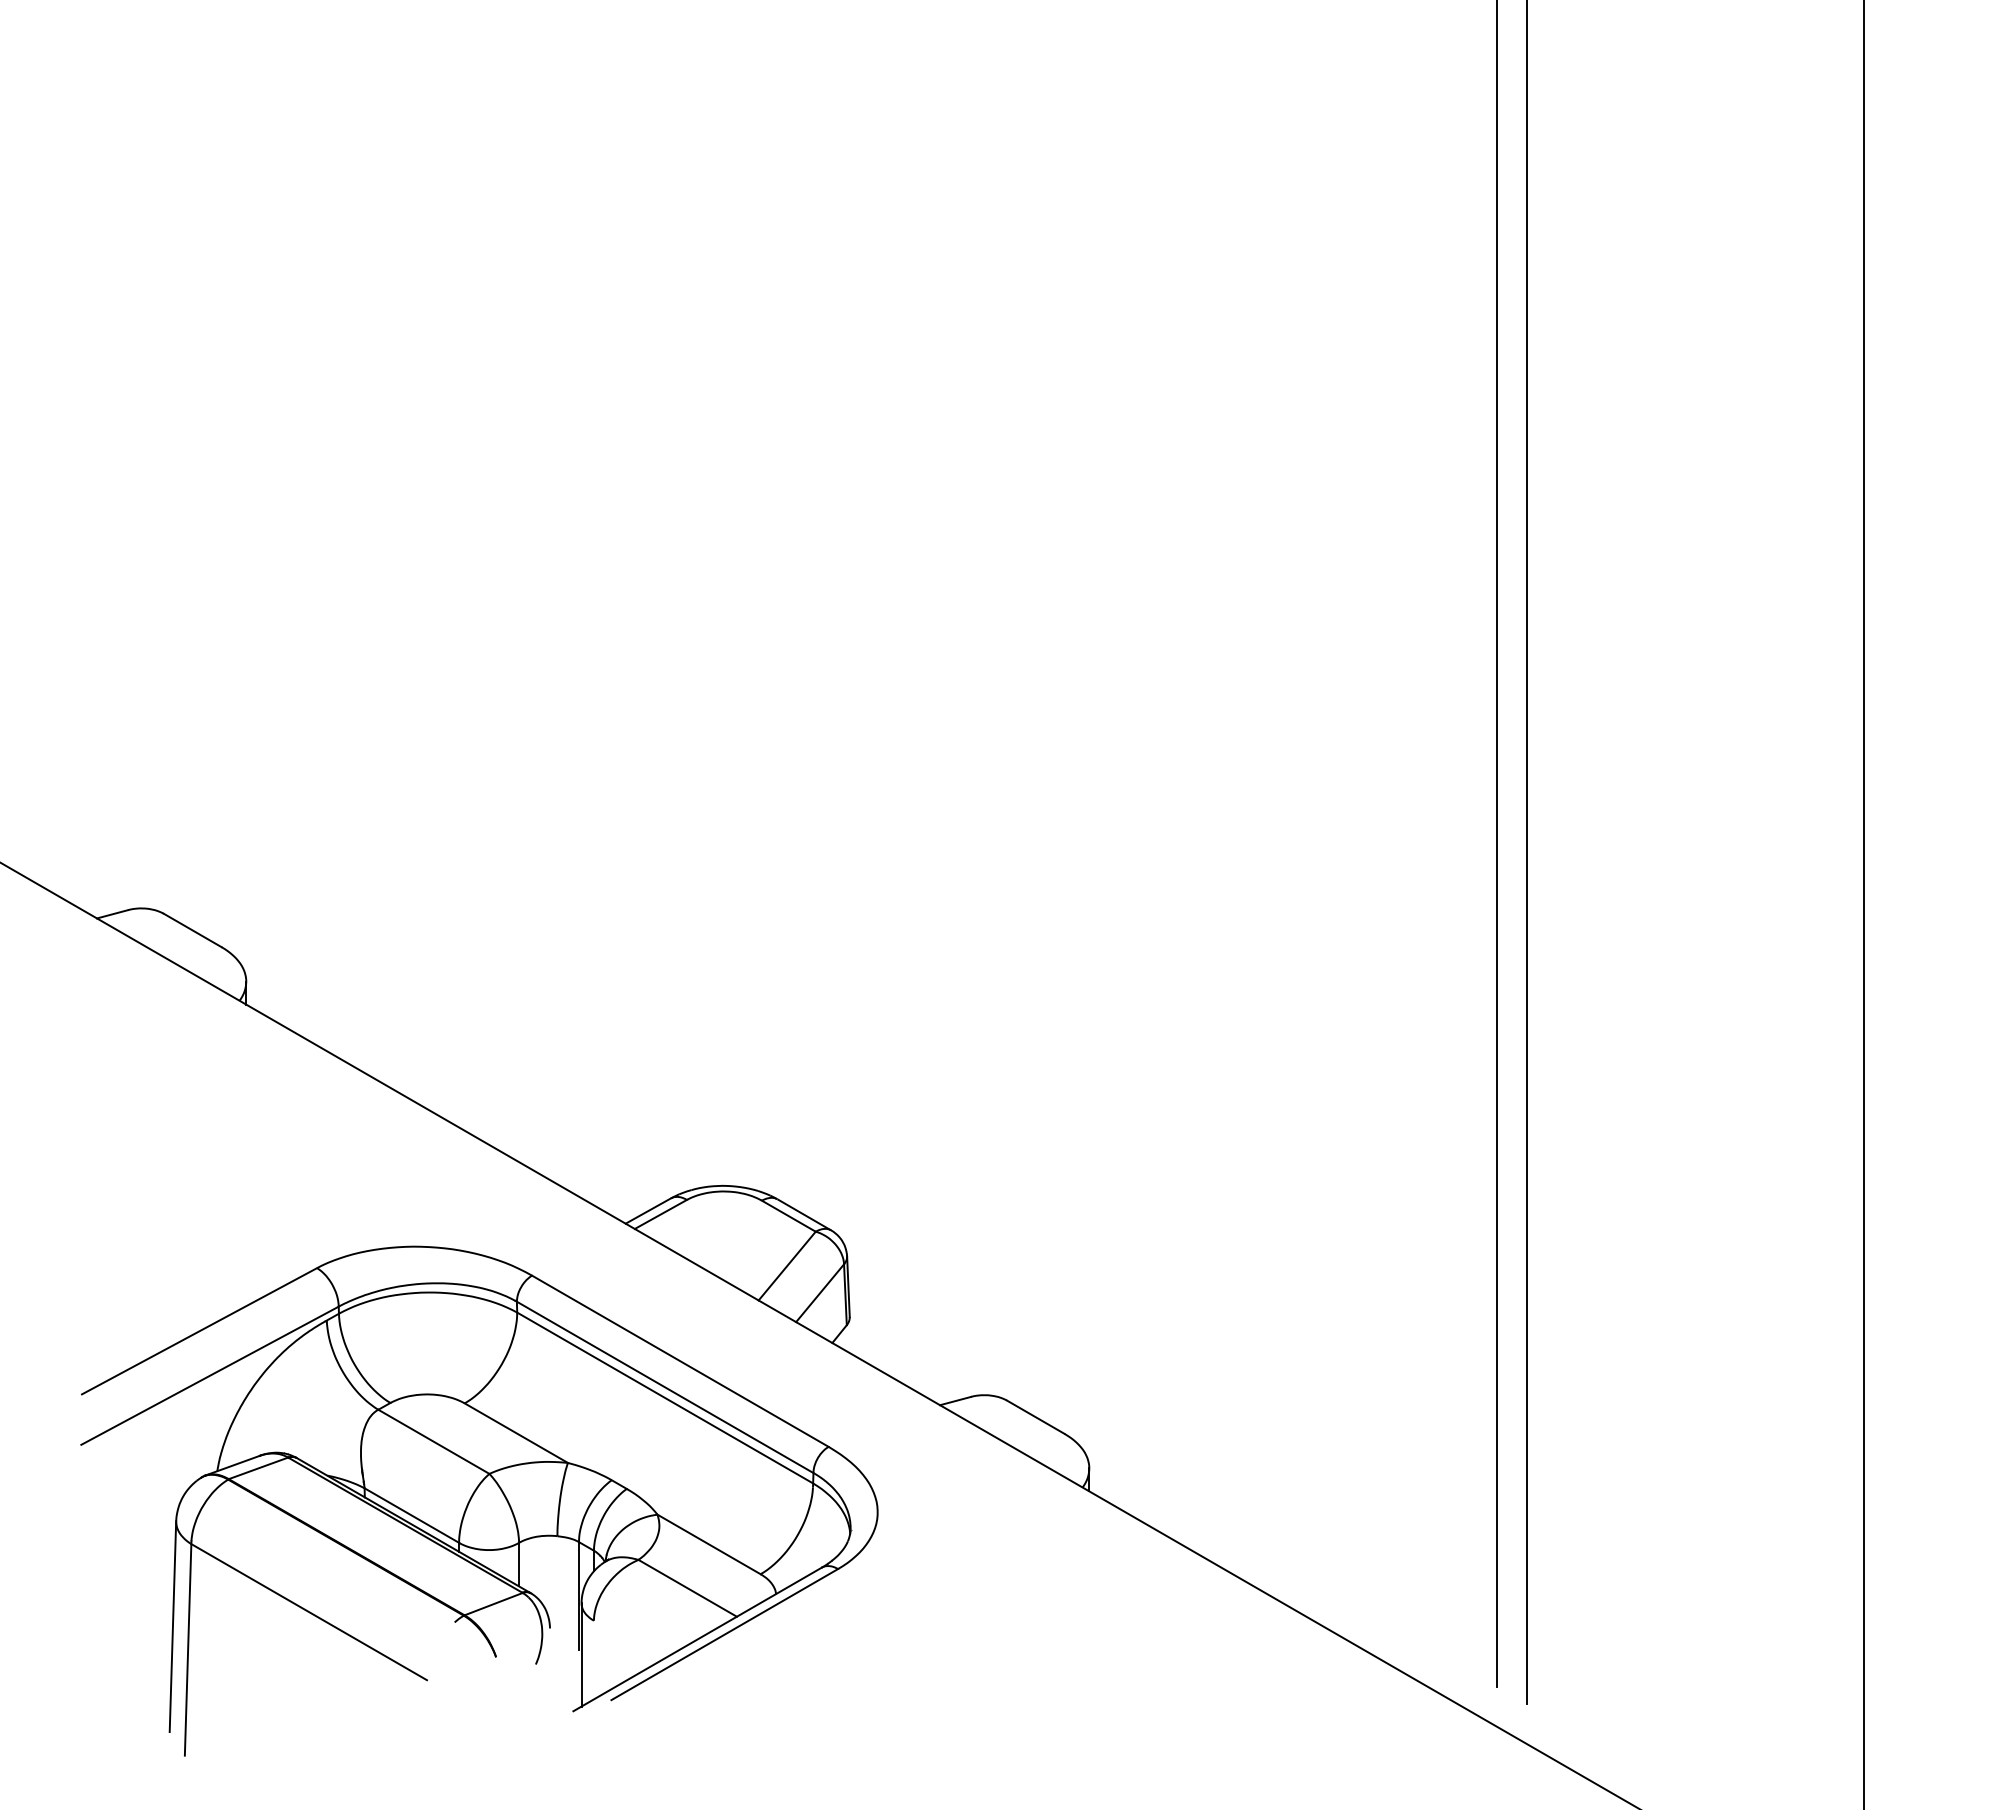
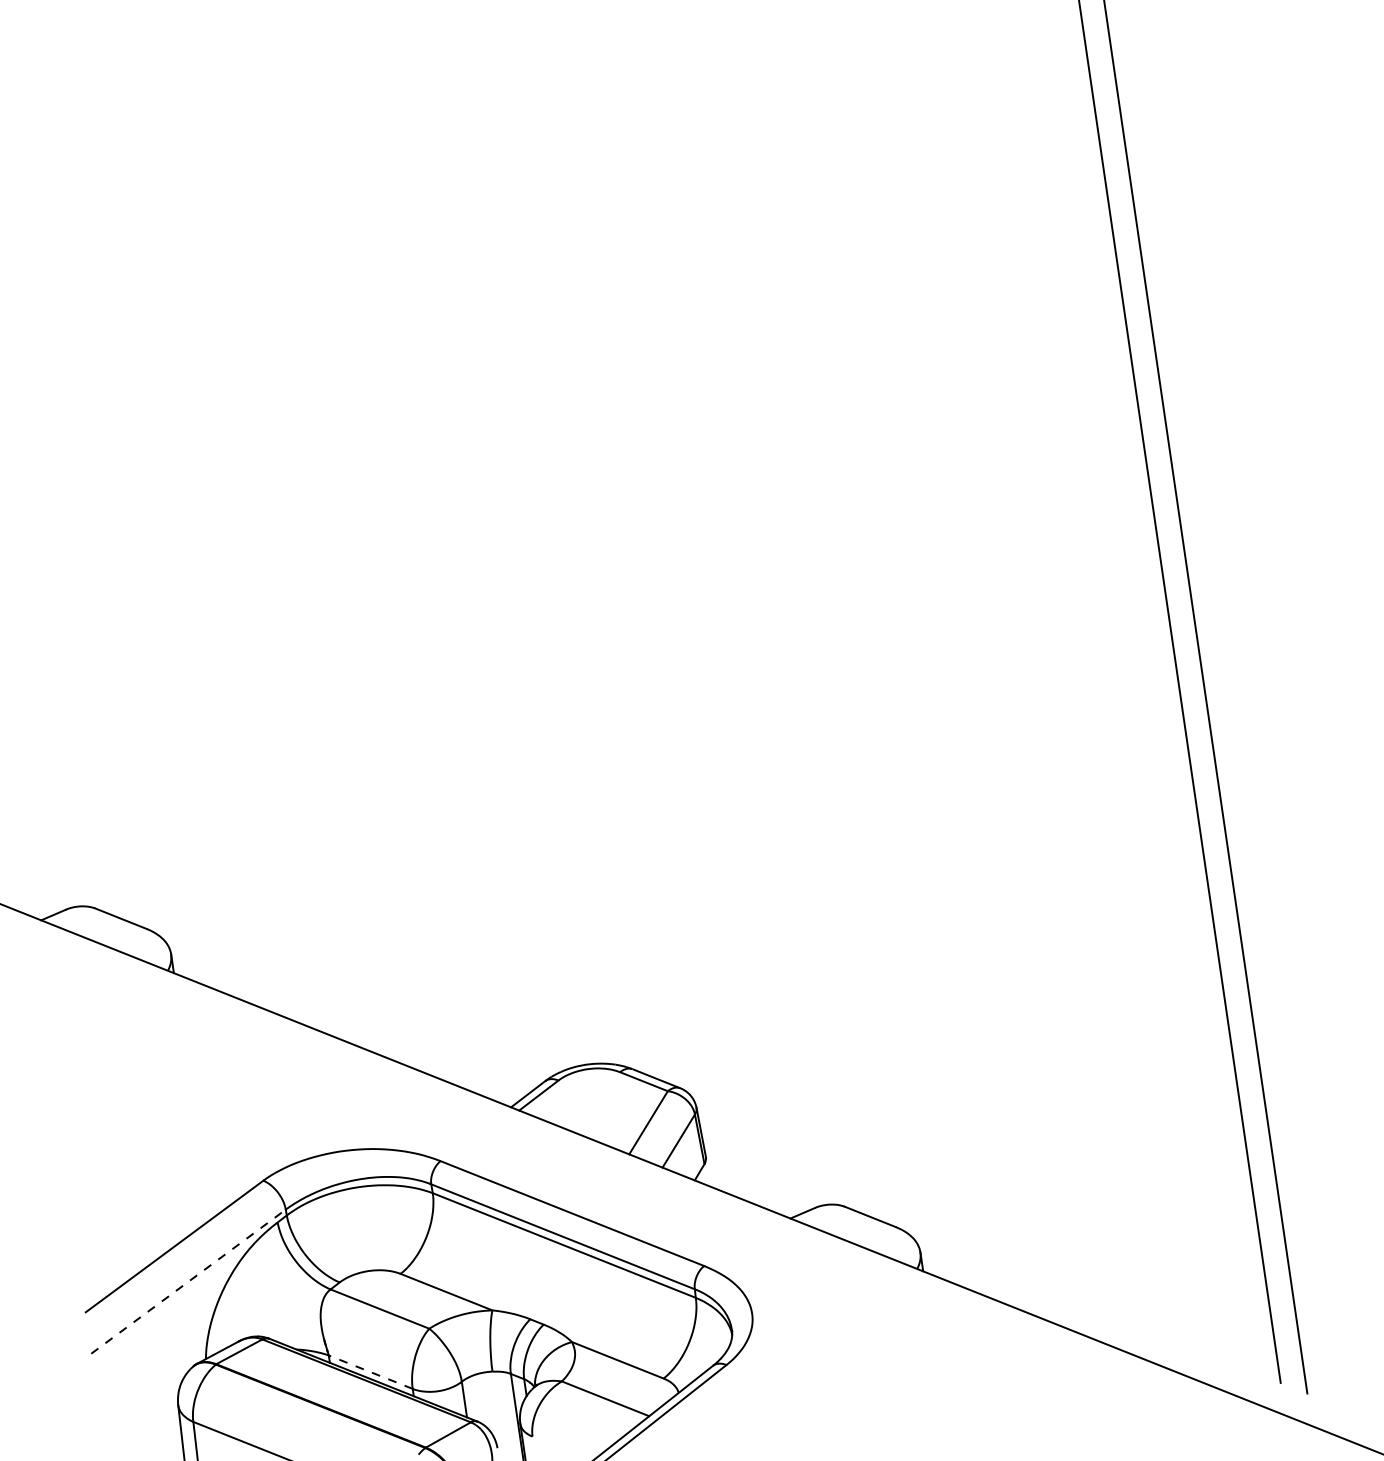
line: (210, 1375) -> (188, 1281), solid -> dashed
line: (411, 1515) -> (370, 1372), solid -> dashed

